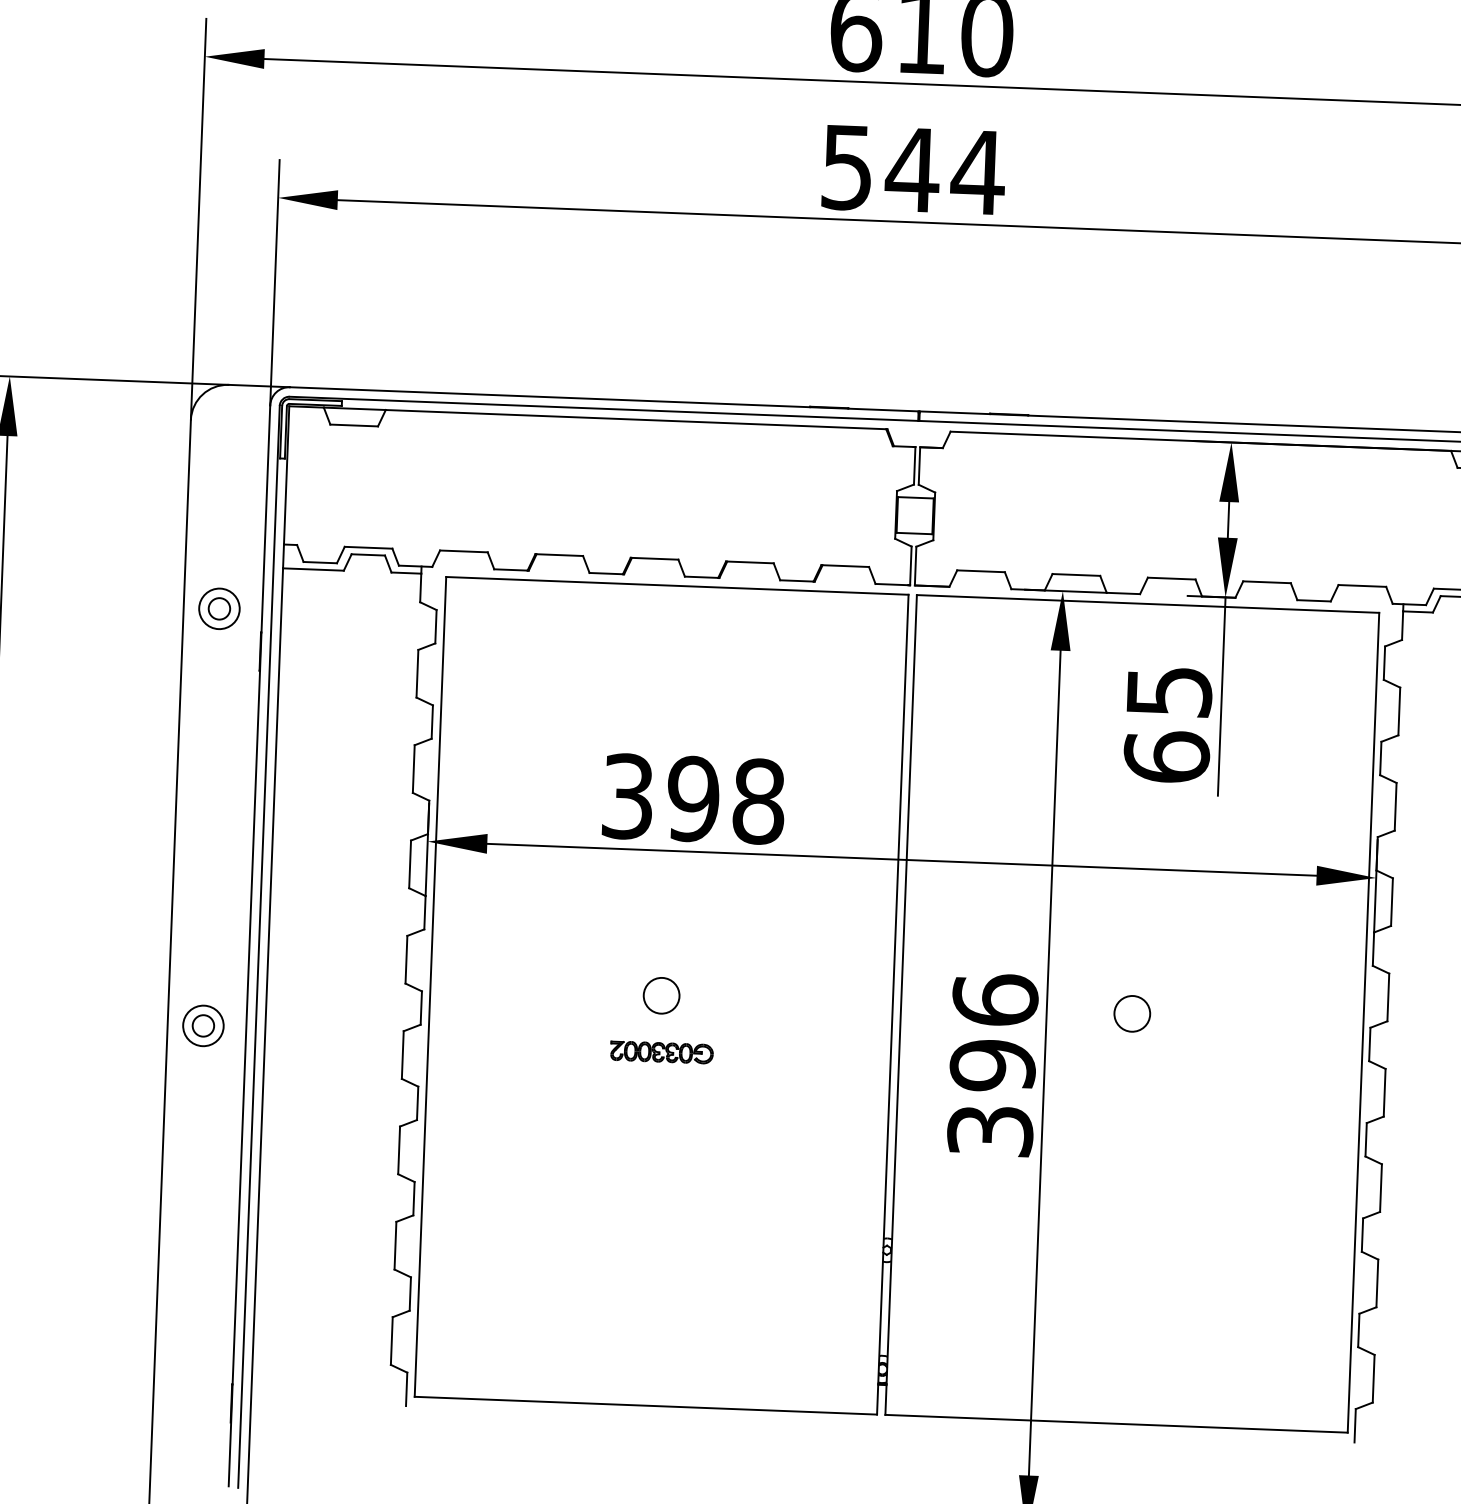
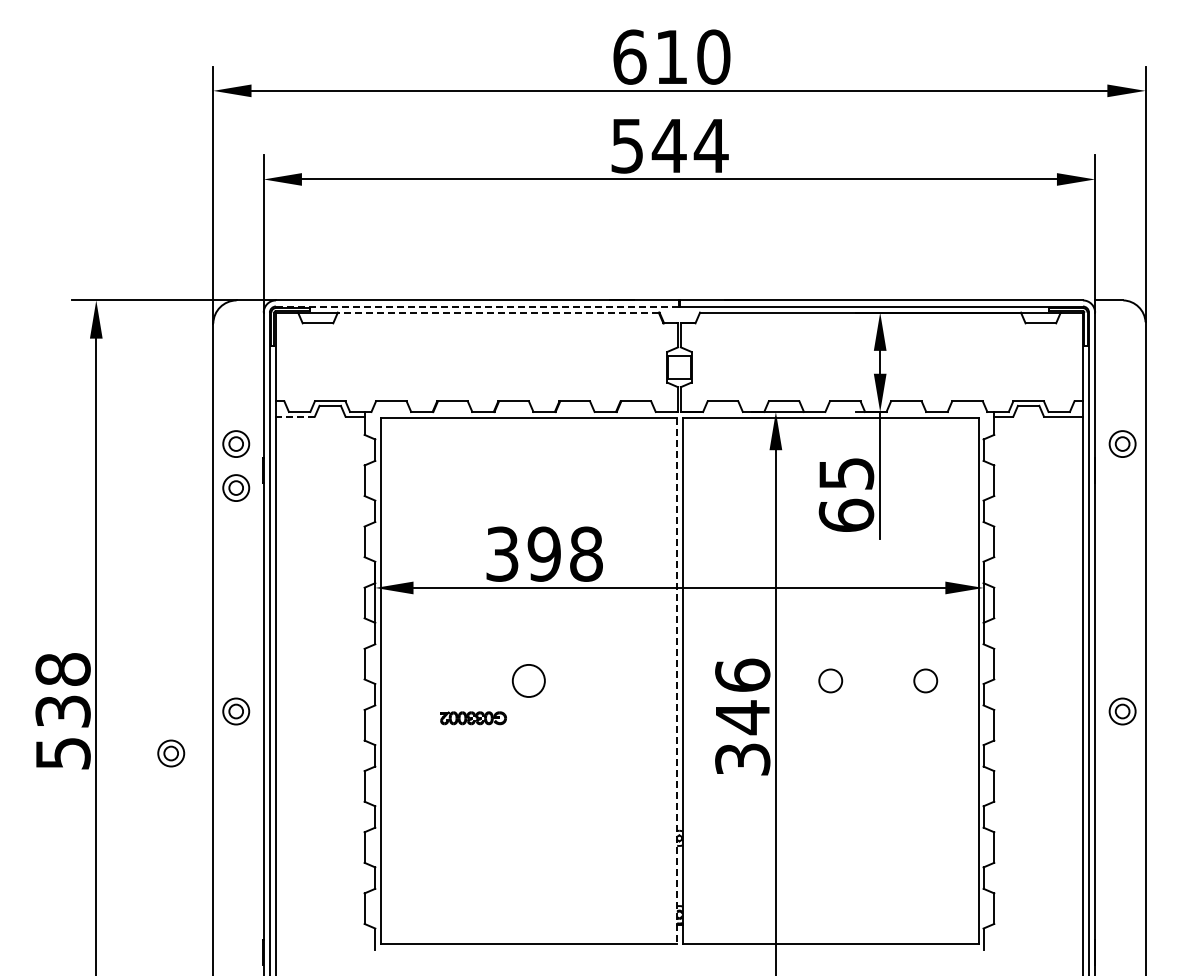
line: (603, 408) -> (477, 306), solid -> dashed
line: (634, 419) -> (497, 312), solid -> dashed
line: (311, 569) -> (294, 416), solid -> dashed
part: (217, 676) -> (236, 487), added
circle: (661, 995) -> (528, 680), size x1.4
line: (893, 1003) -> (677, 680), solid -> dashed
circle: (1280, 1018) -> (925, 680), added
part: (661, 1052) -> (473, 718), moved
text: (992, 1065) -> (742, 717), 396 -> 346
part: (99, 1087) -> (171, 753), added

